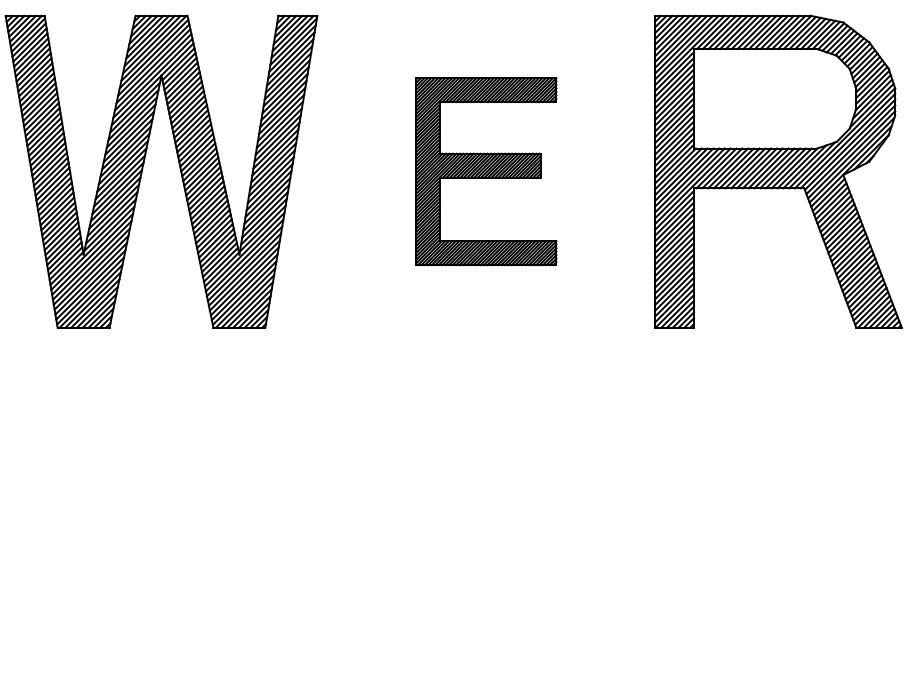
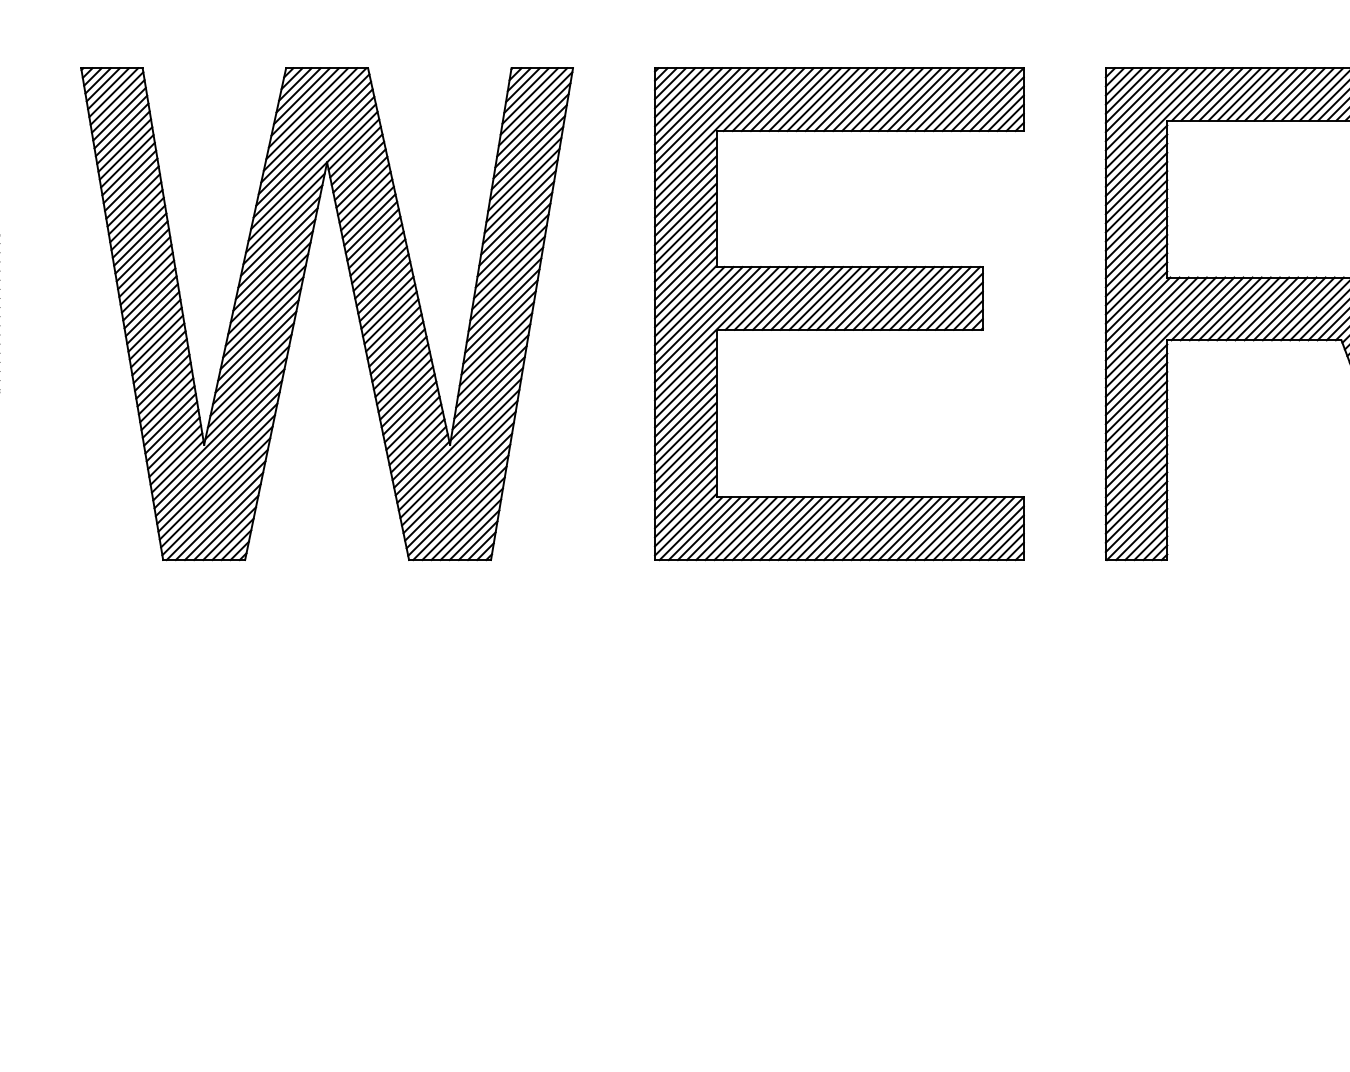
part: (486, 171) -> (839, 313), size x1.67

